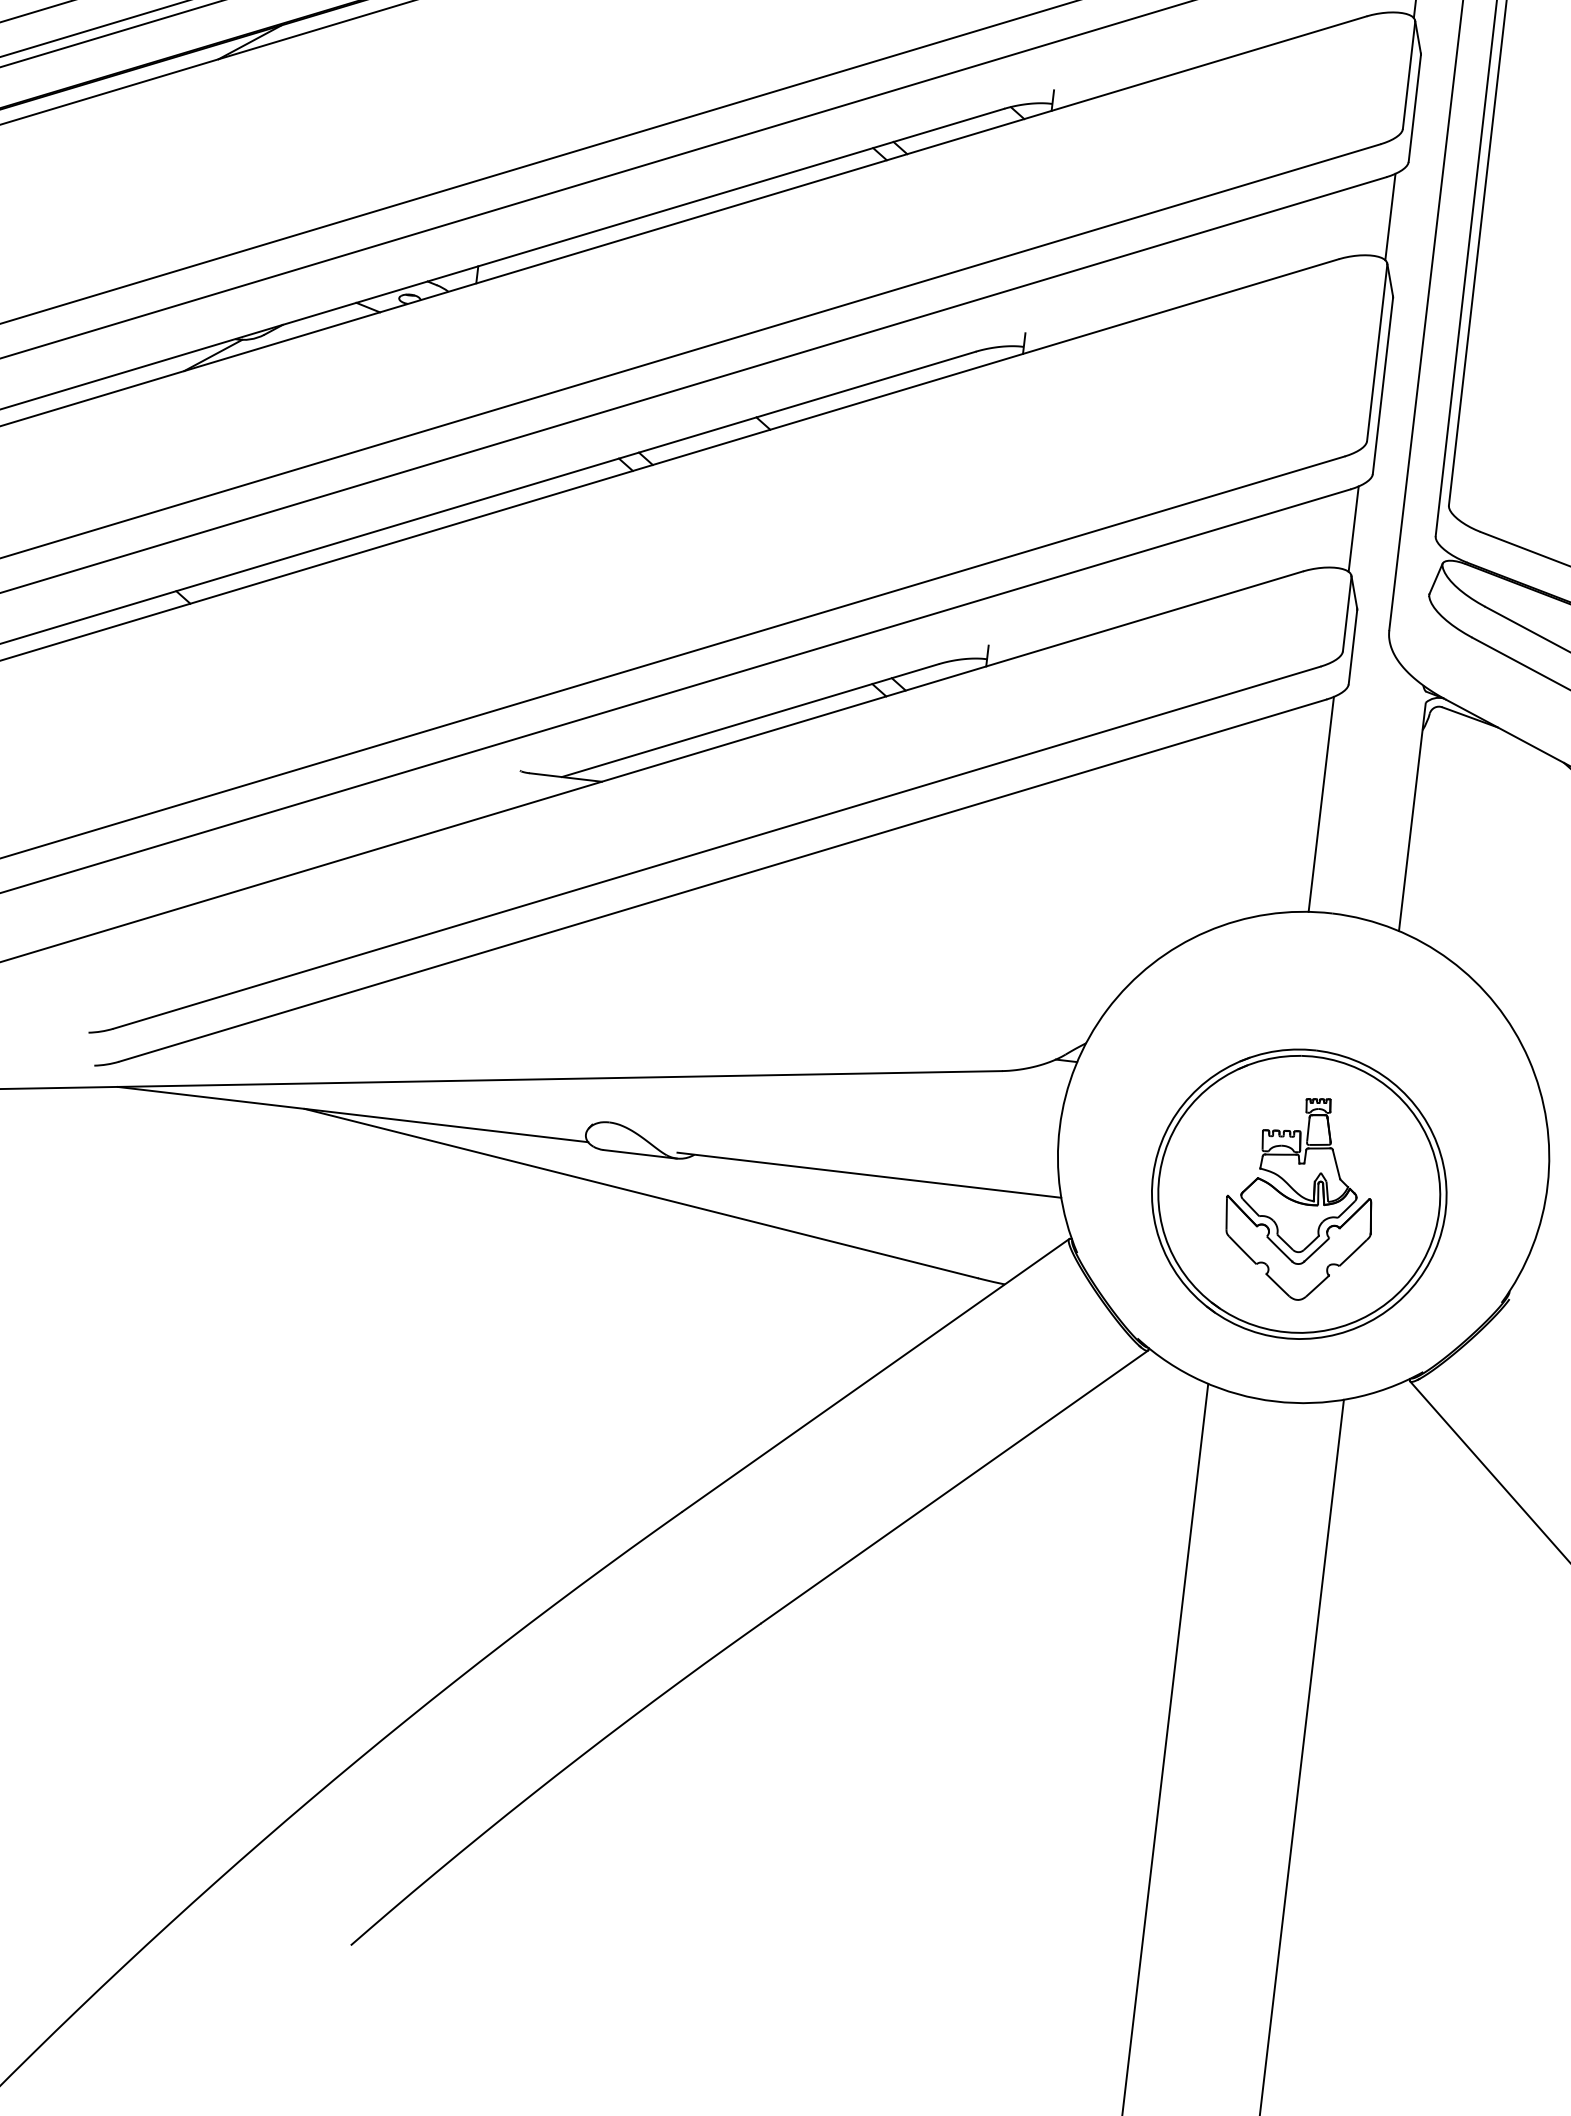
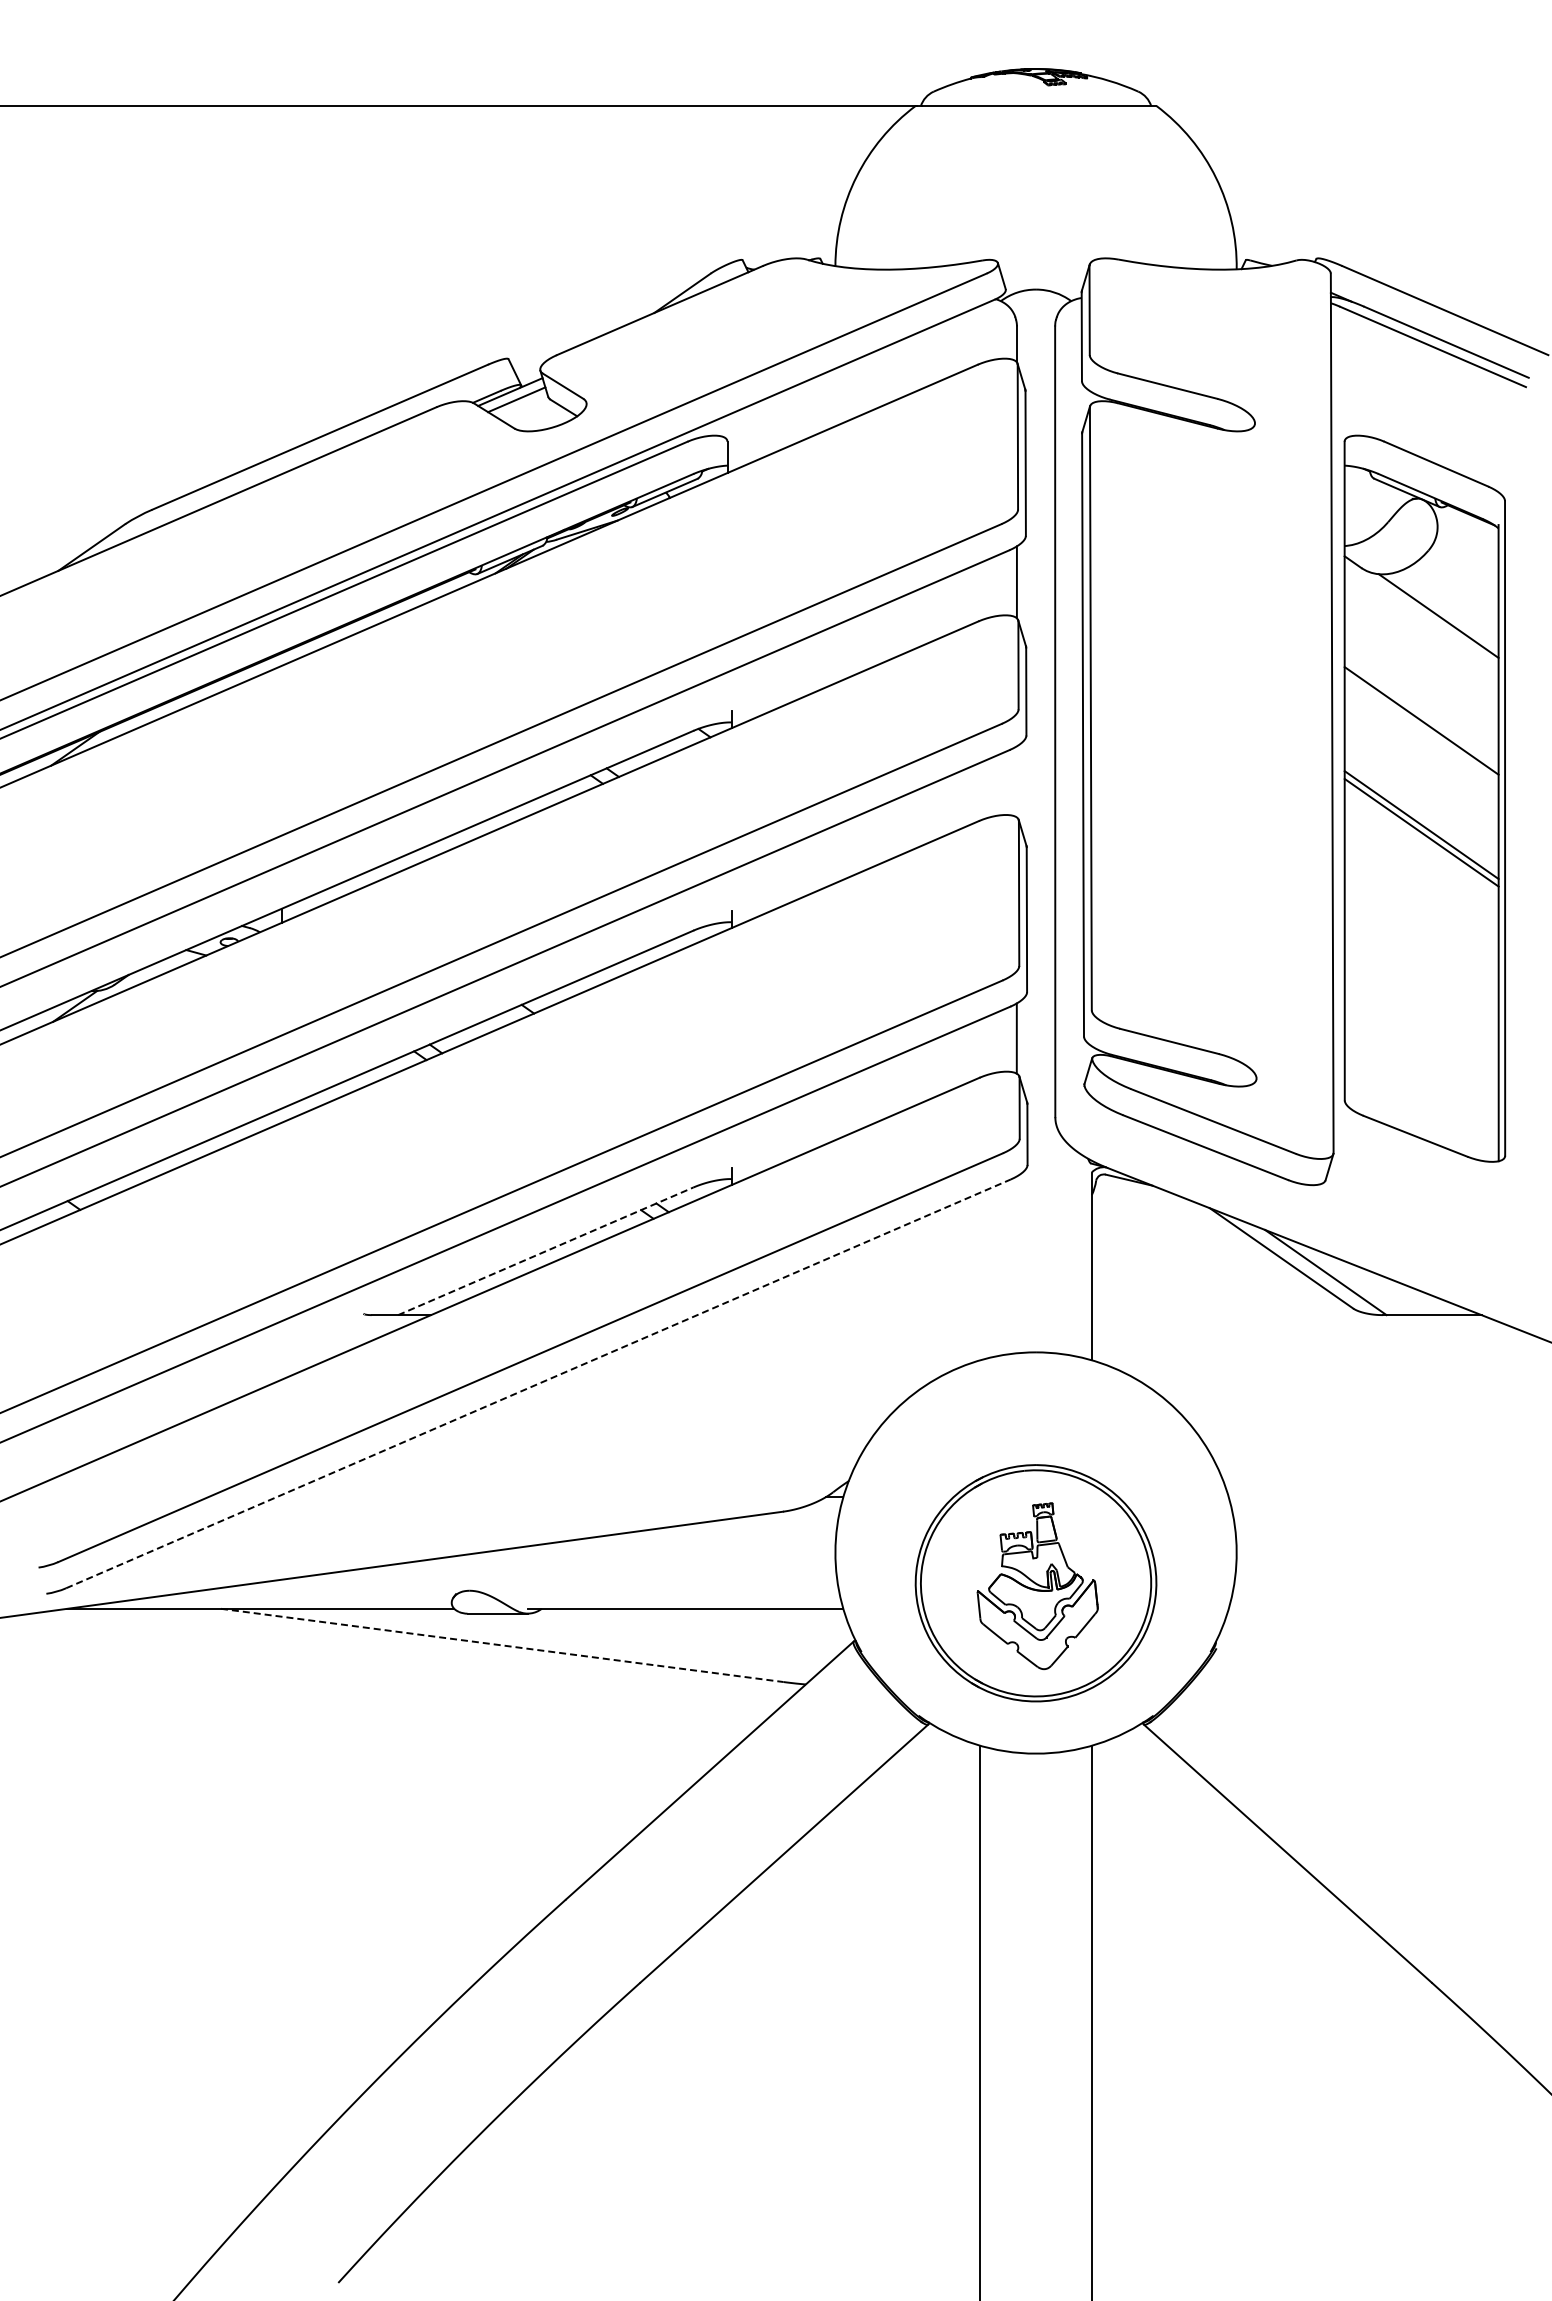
line: (1390, 216) -> (1016, 781), removed
line: (750, 720) -> (545, 1251), solid -> dashed
line: (1321, 803) -> (1016, 1264), removed
line: (722, 880) -> (538, 1383), solid -> dashed
line: (641, 1193) -> (502, 1645), solid -> dashed

